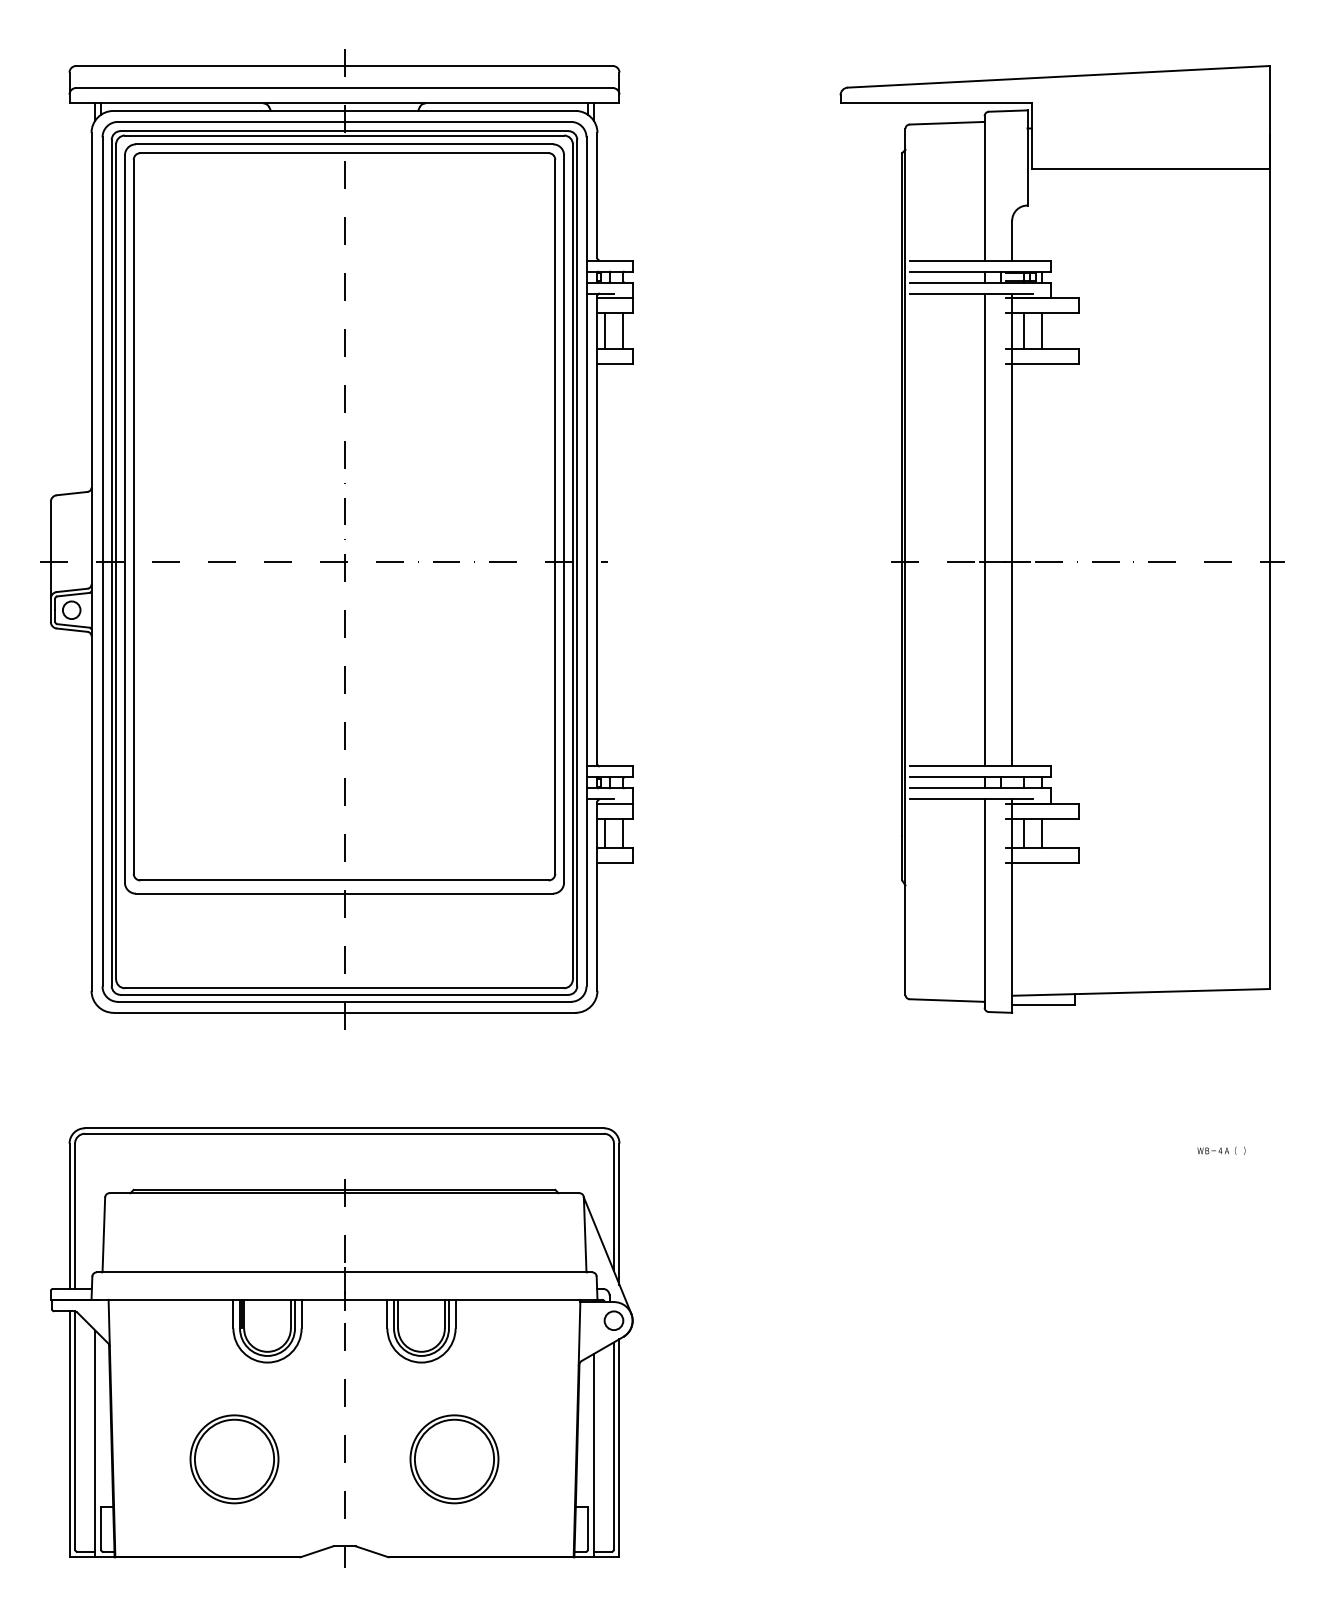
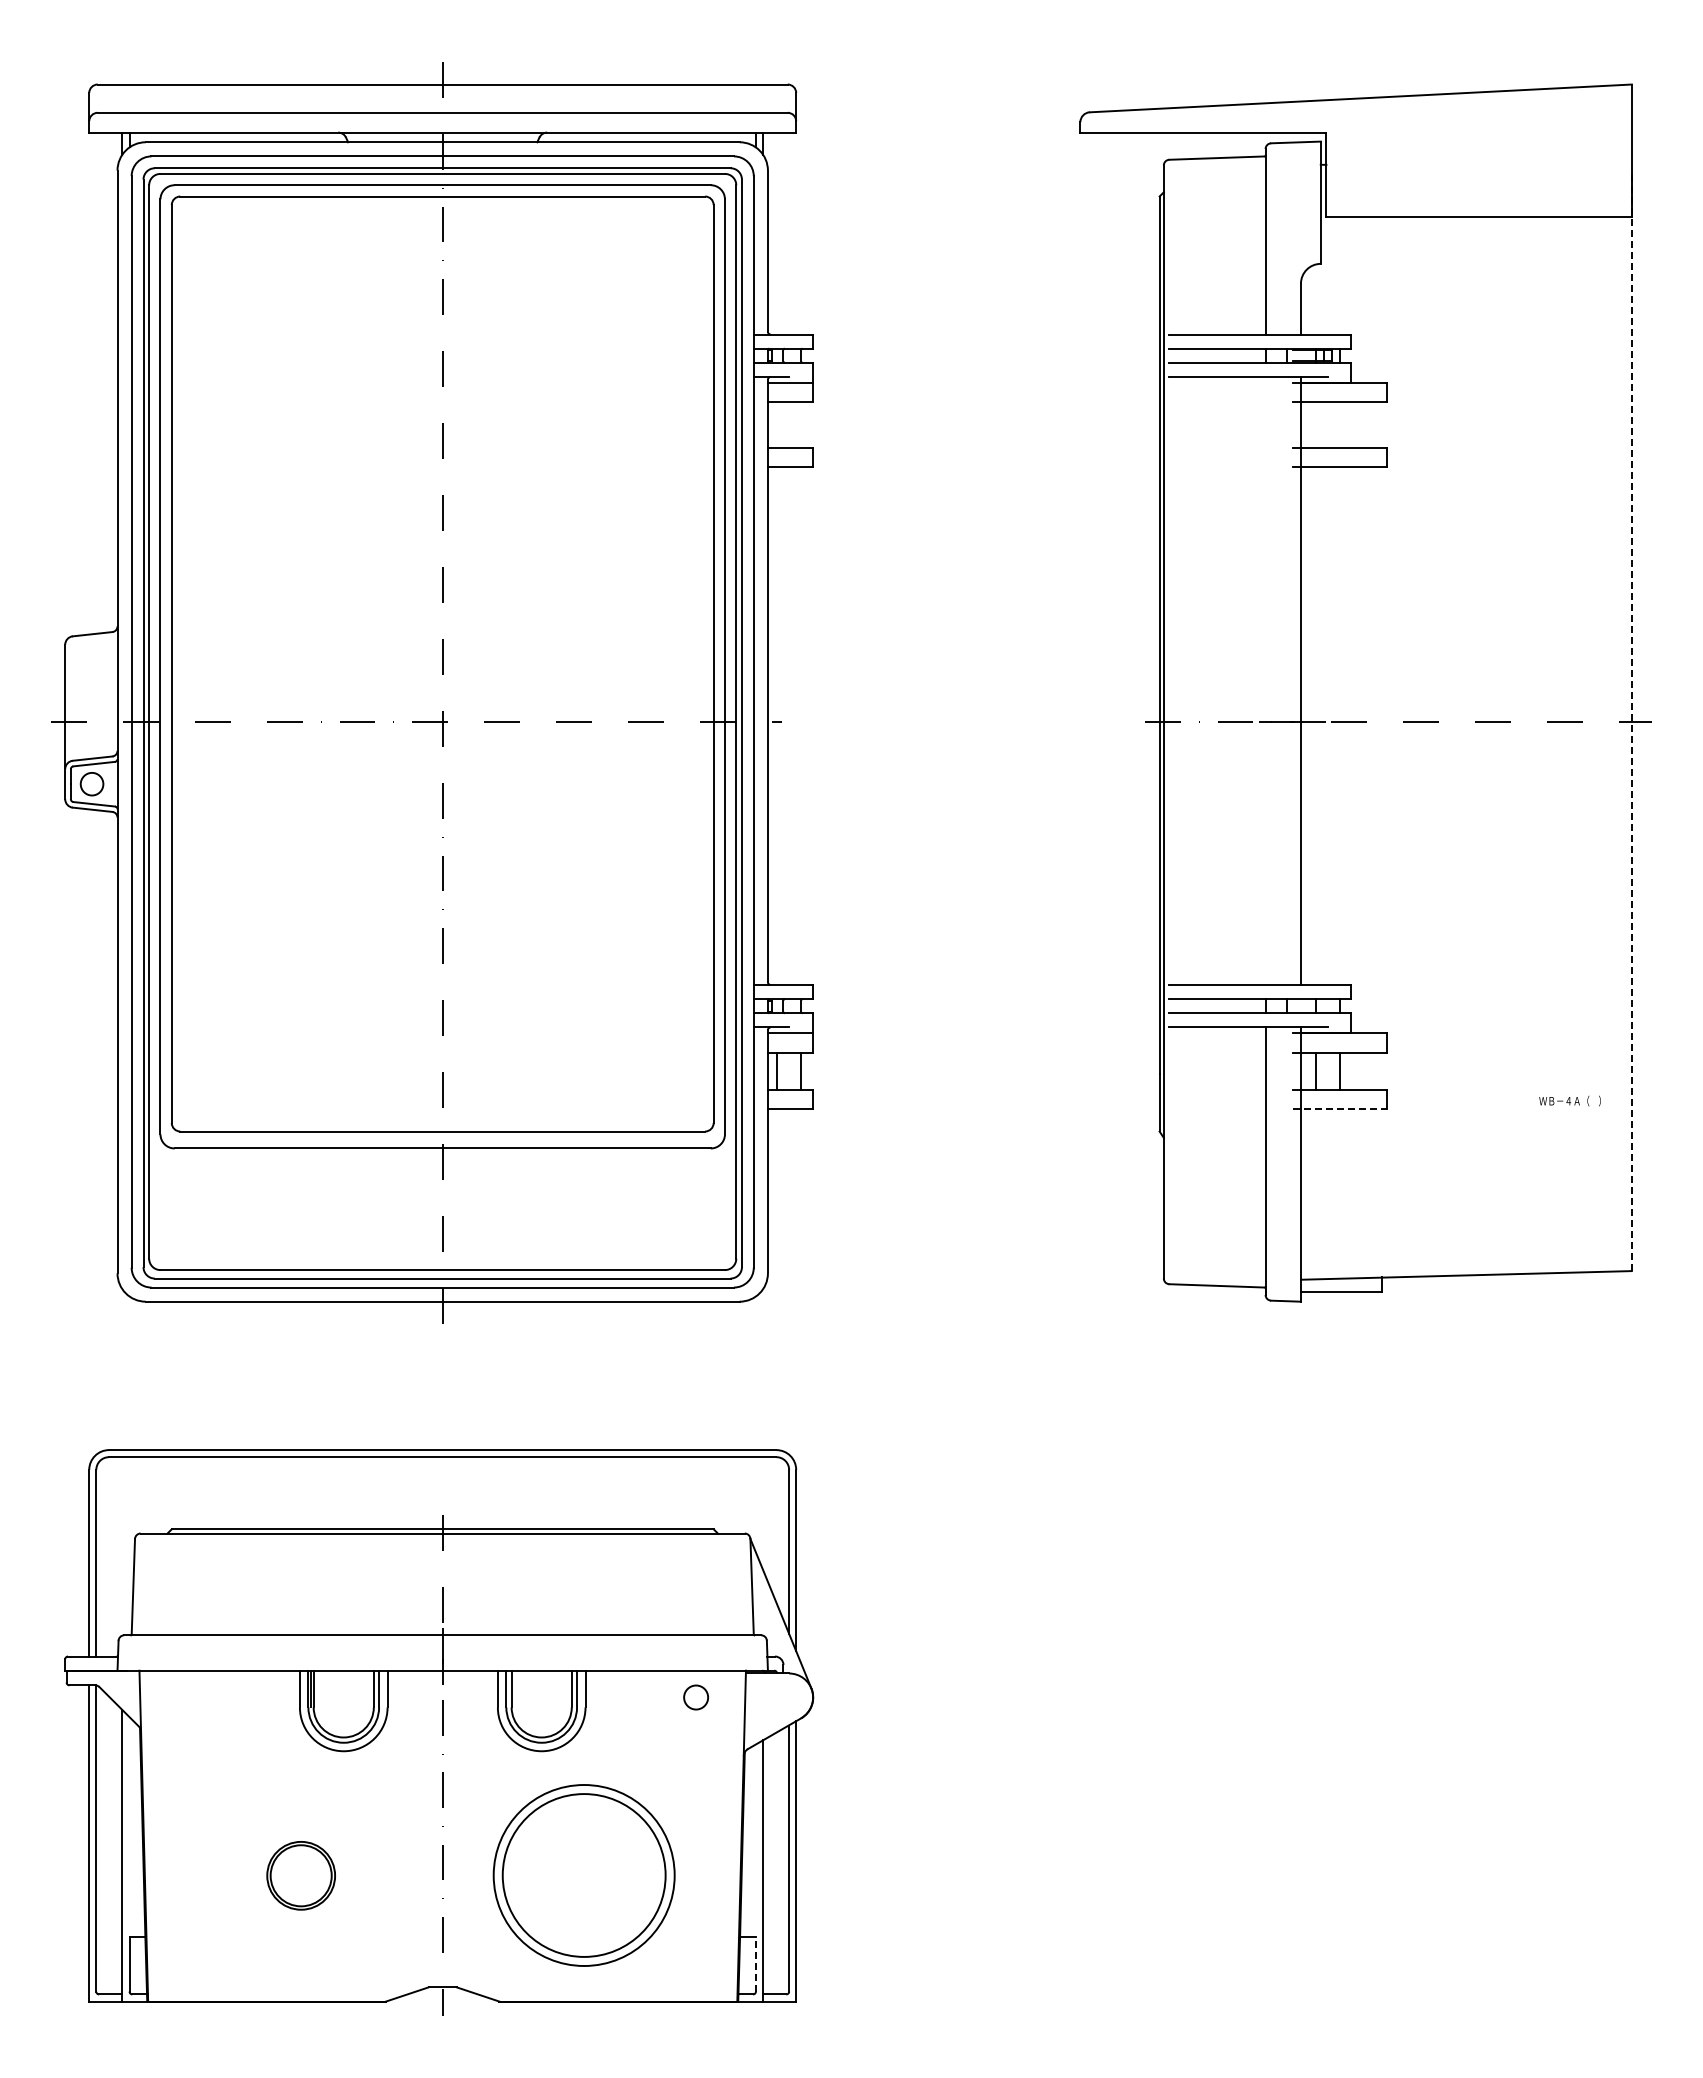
line: (604, 330) -> (777, 424), removed
line: (623, 330) -> (801, 424), removed
line: (1023, 330) -> (1315, 424), removed
line: (1042, 330) -> (1339, 424), removed
line: (984, 529) -> (1265, 680), removed
line: (1269, 561) -> (1631, 721), solid -> dashed
line: (1042, 863) -> (1339, 1109), solid -> dashed
text: (1221, 1150) -> (1569, 1100), moved
circle: (613, 1320) -> (695, 1697), moved
part: (233, 1459) -> (300, 1875), size x0.6
part: (454, 1459) -> (583, 1875), size x1.6
line: (587, 1527) -> (755, 1963), solid -> dashed

